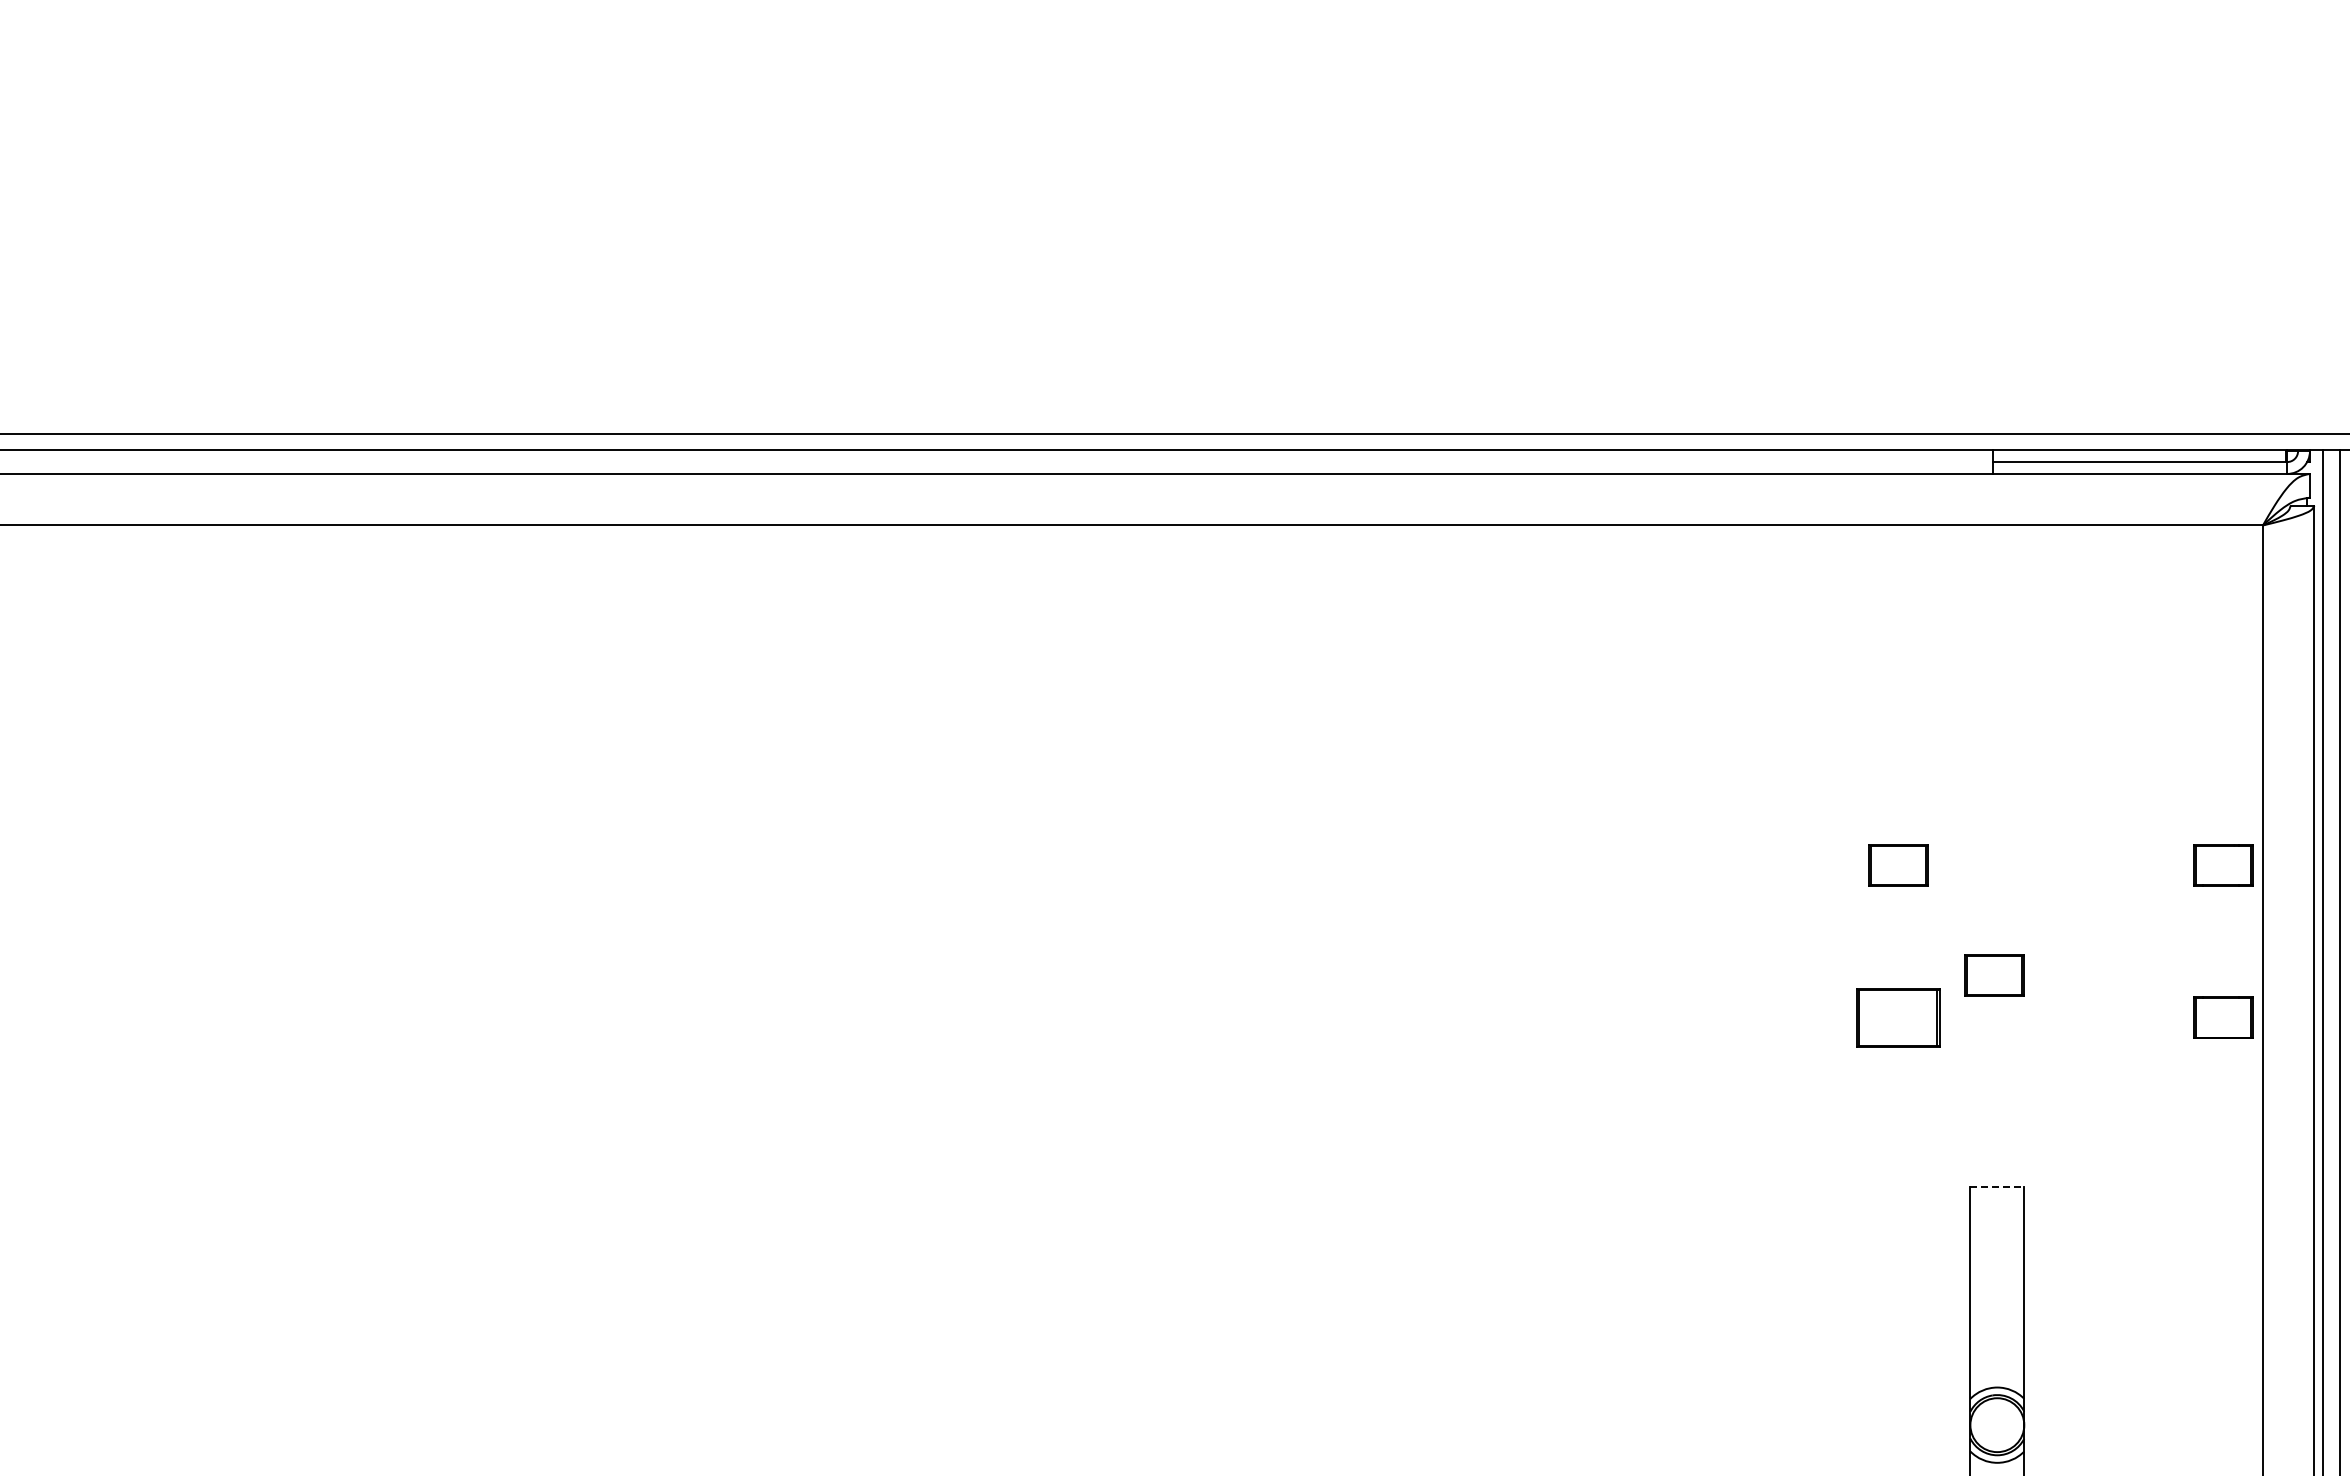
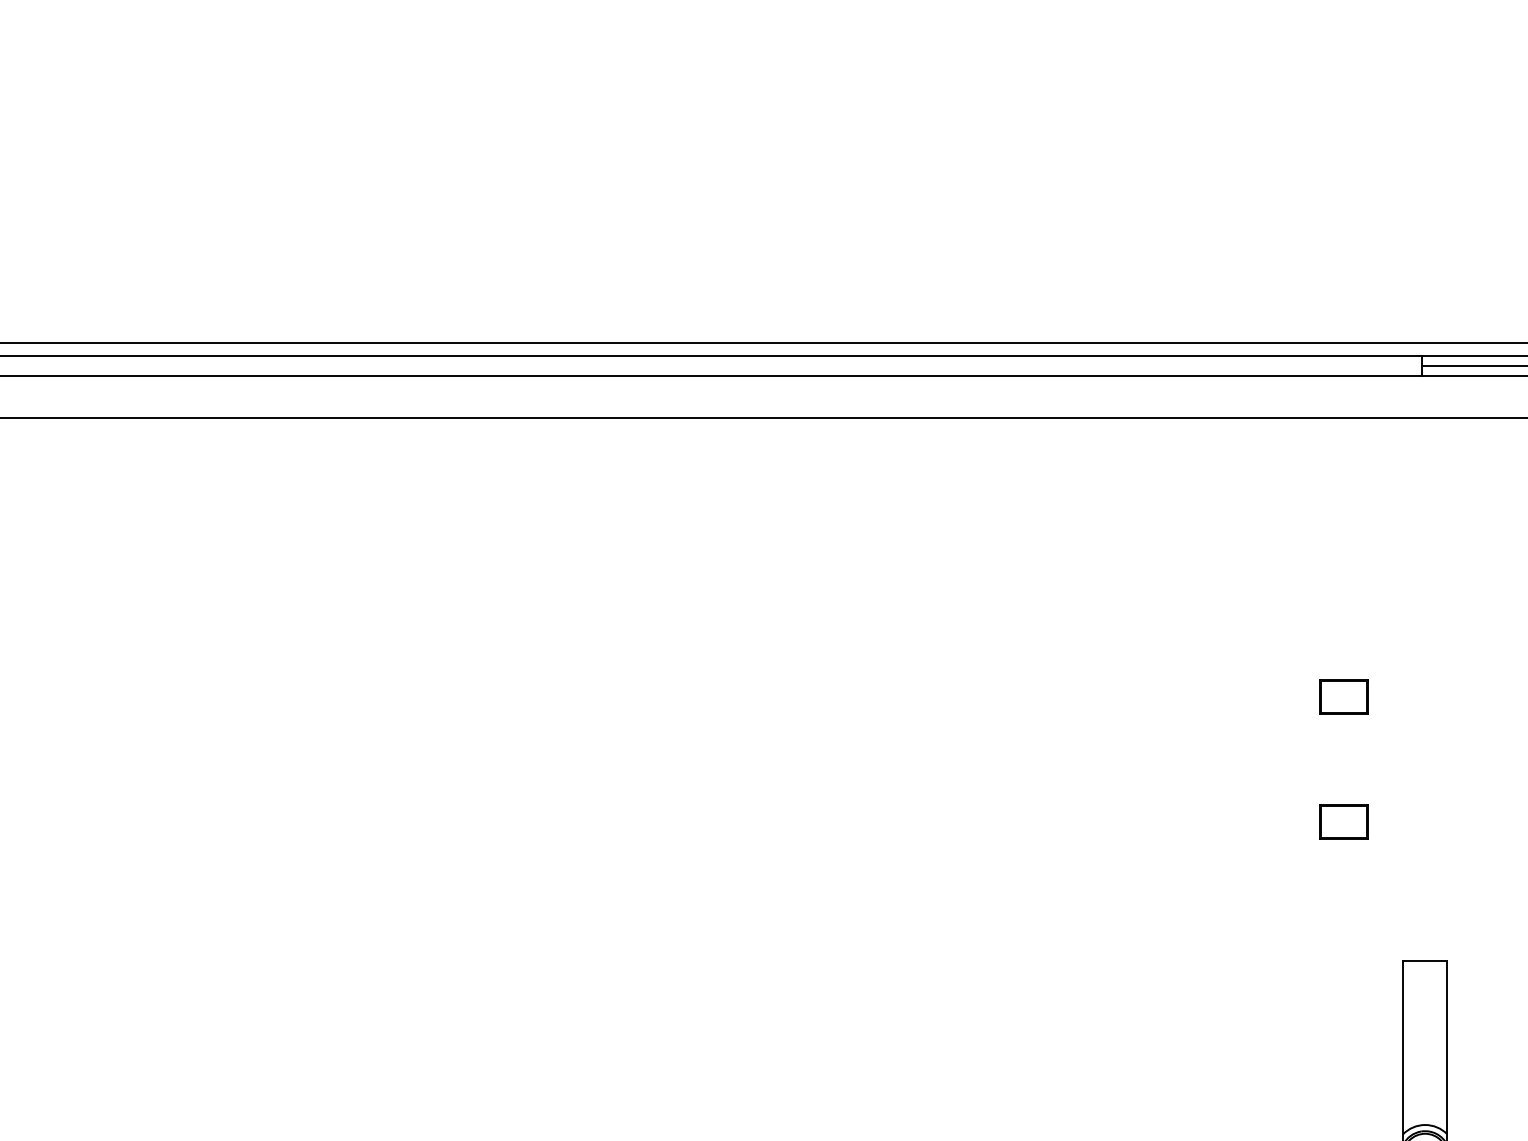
part: (1994, 975) -> (1422, 787), removed
part: (1898, 1017) -> (1344, 821), size x0.71
line: (1997, 1187) -> (1425, 960), dashed -> solid

